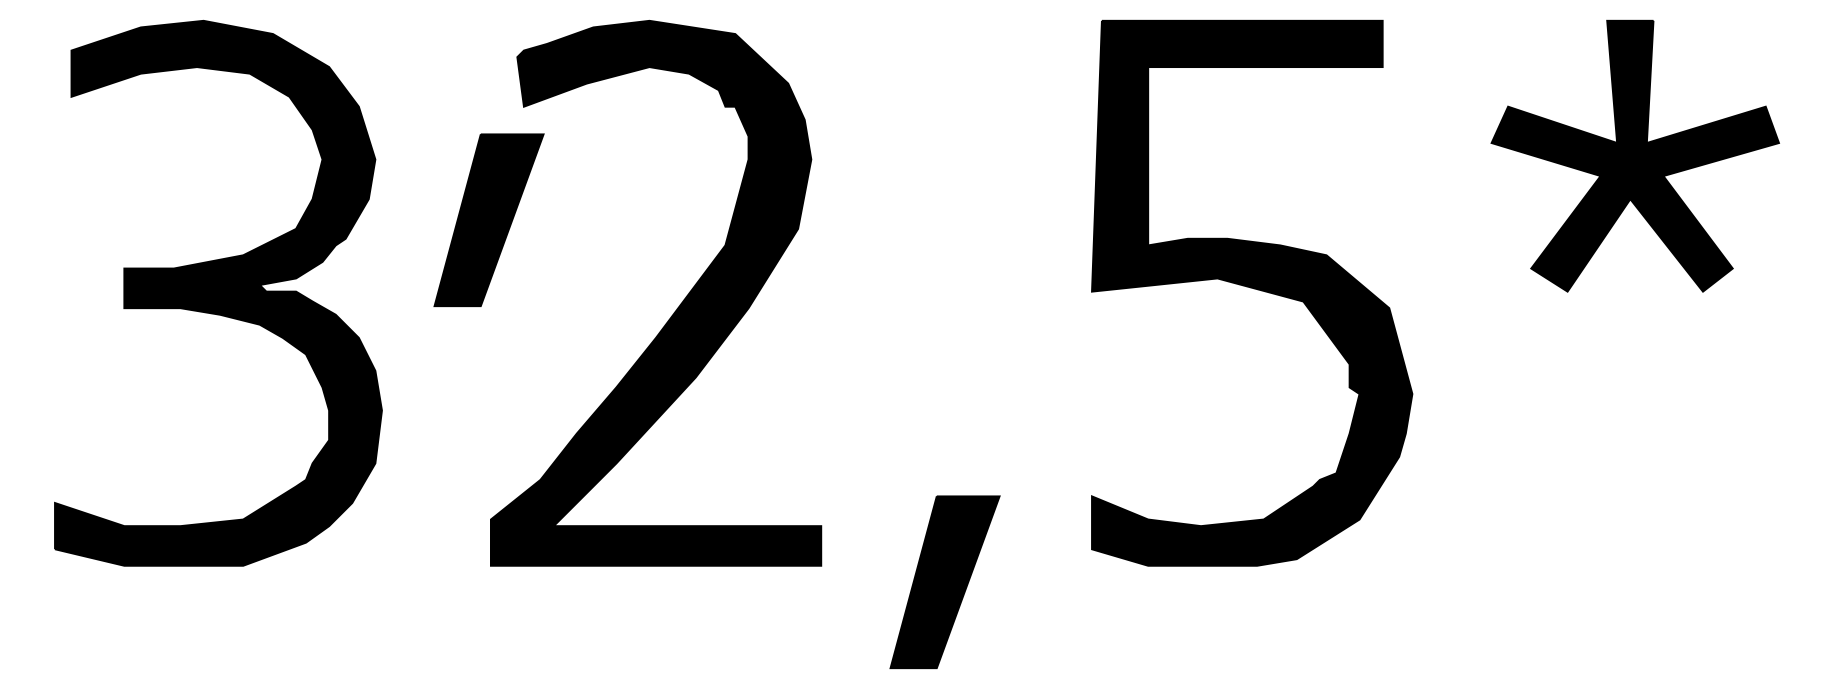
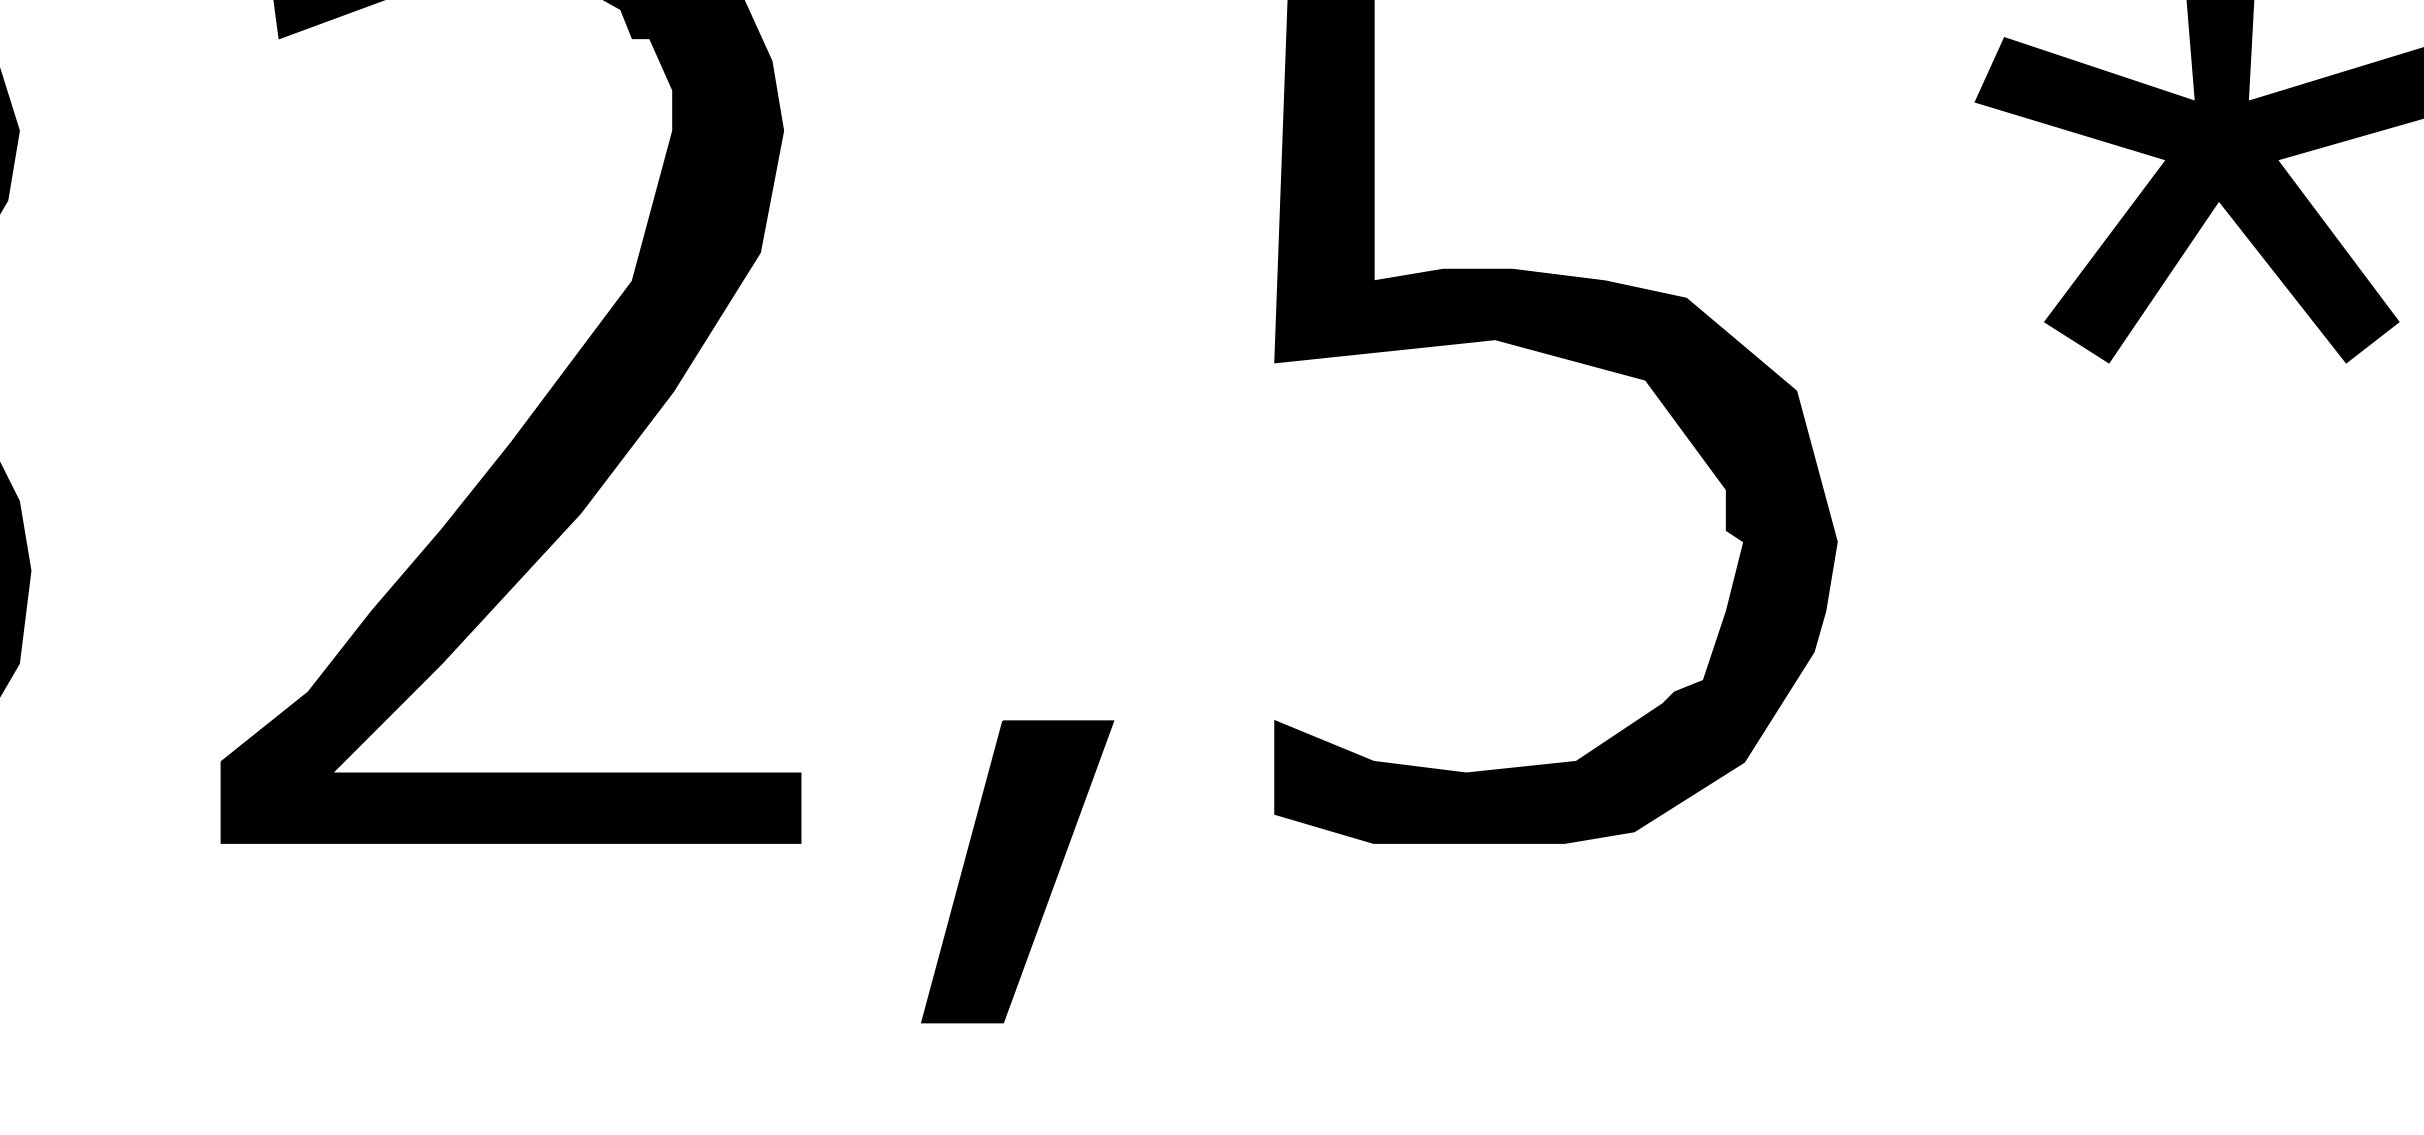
part: (488, 220) -> (217, 237), removed

